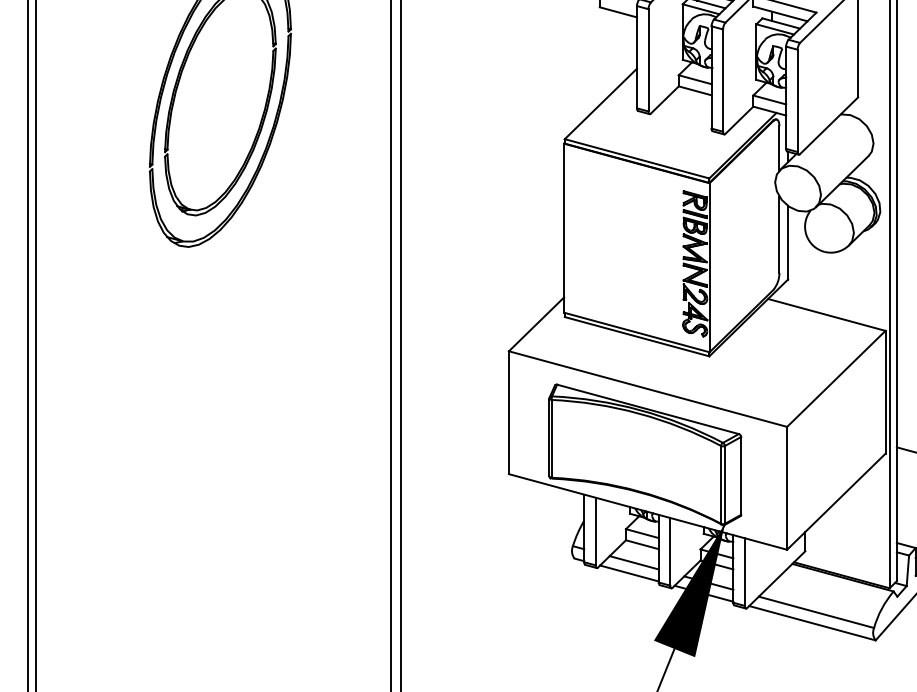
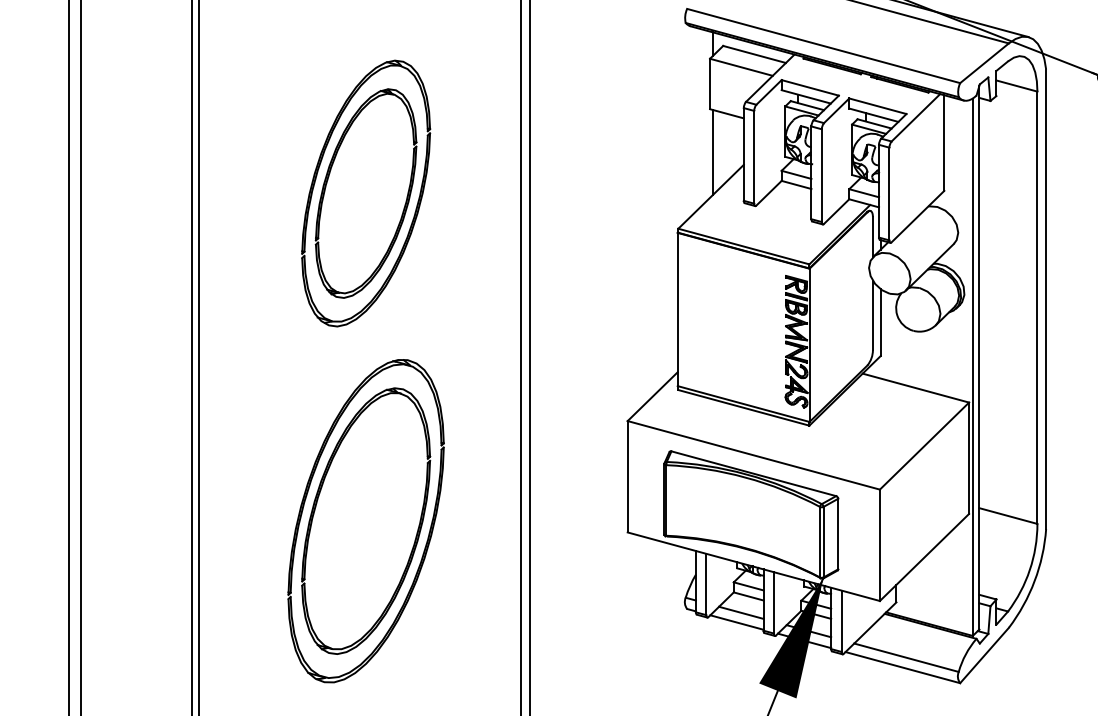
line: (602, 55) -> (712, 152), added
part: (219, 462) -> (365, 521), added

